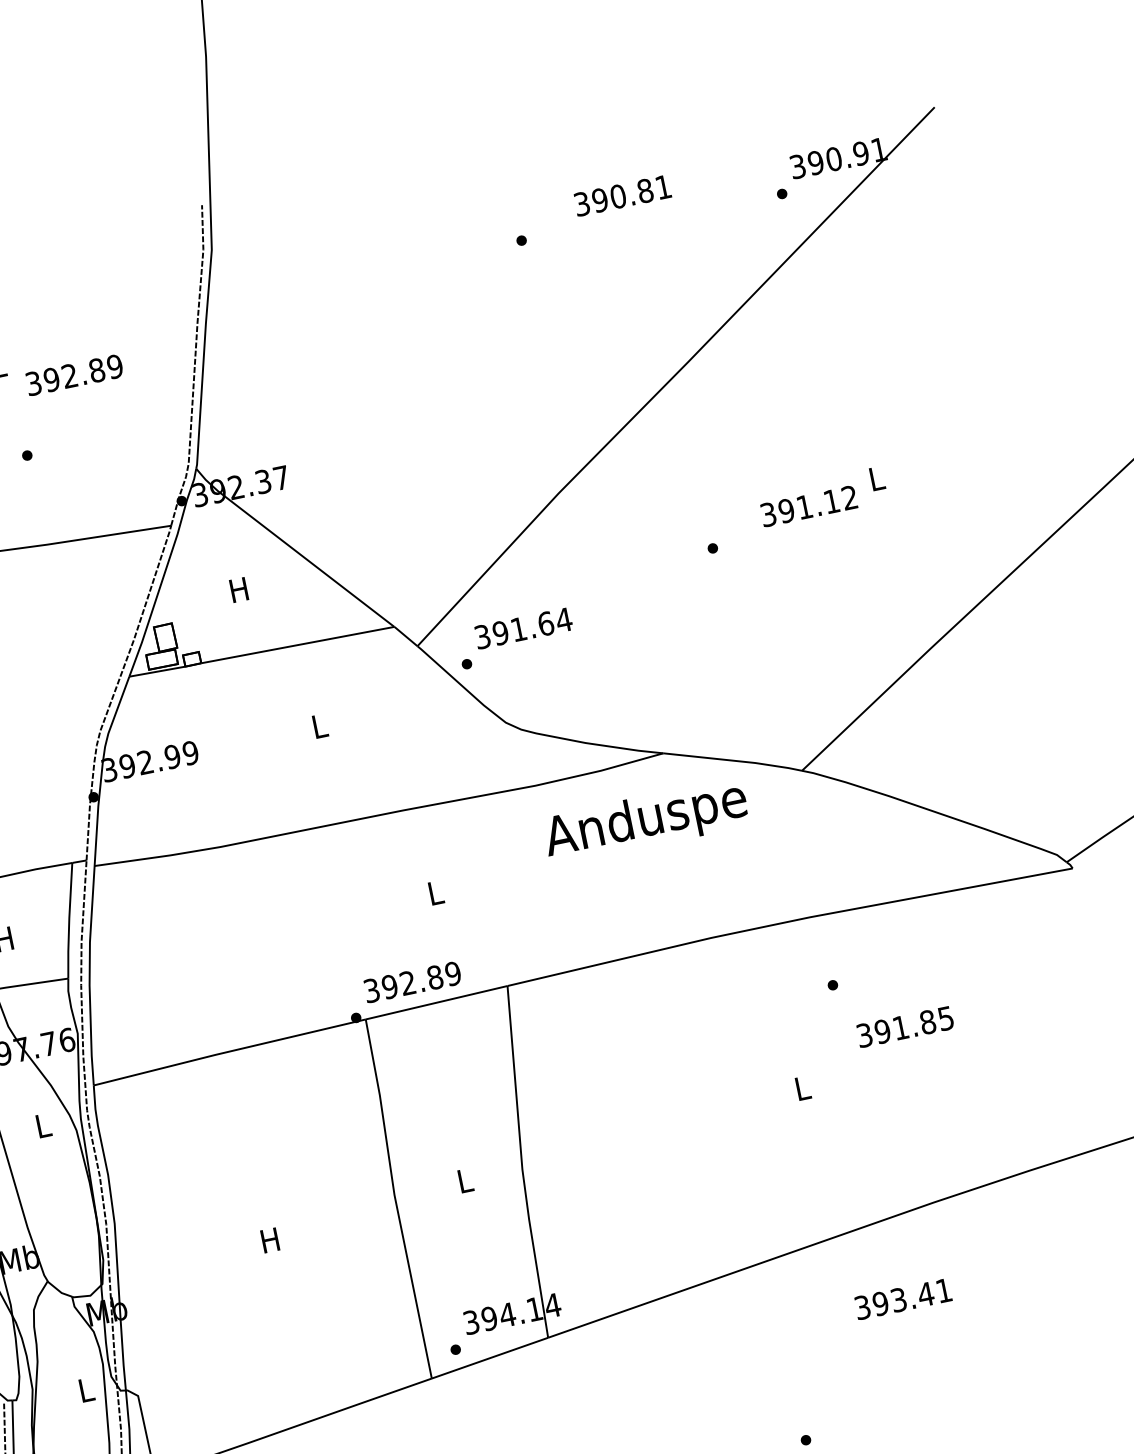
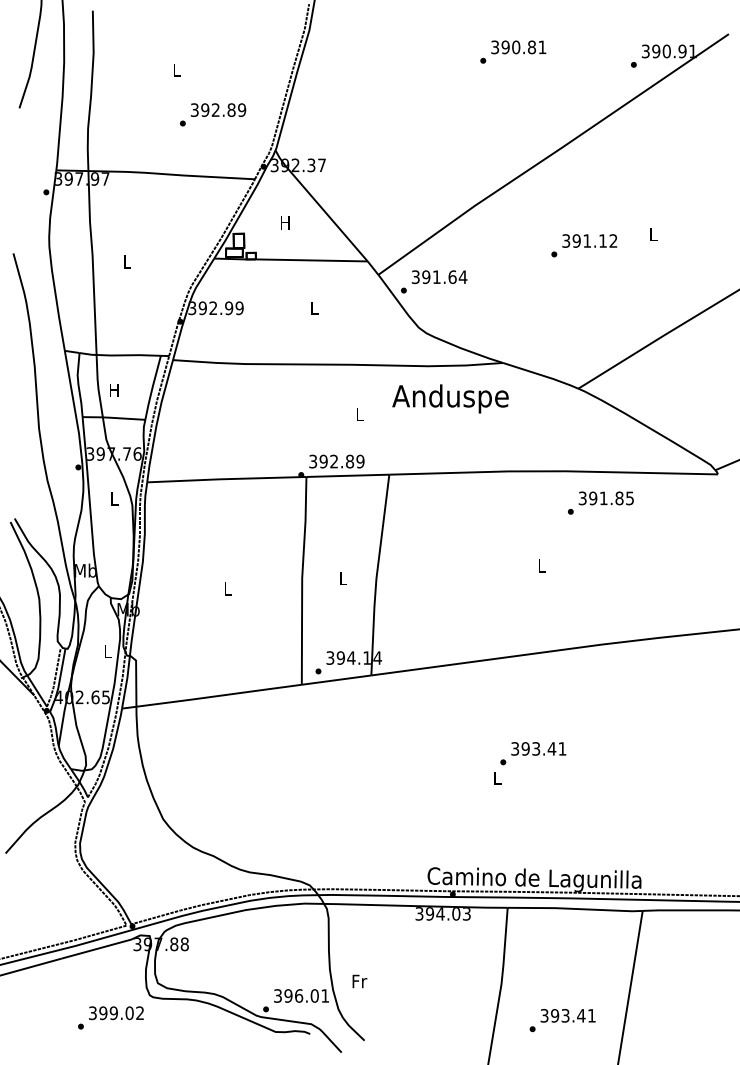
text: (622, 195) -> (518, 47), moved
text: (74, 373) -> (218, 109), moved
text: (808, 505) -> (589, 240), moved
text: (645, 820) -> (450, 398), moved
text: (903, 1027) -> (605, 498), moved
text: (269, 1239) -> (227, 588), H -> L
text: (902, 1298) -> (538, 748), moved

